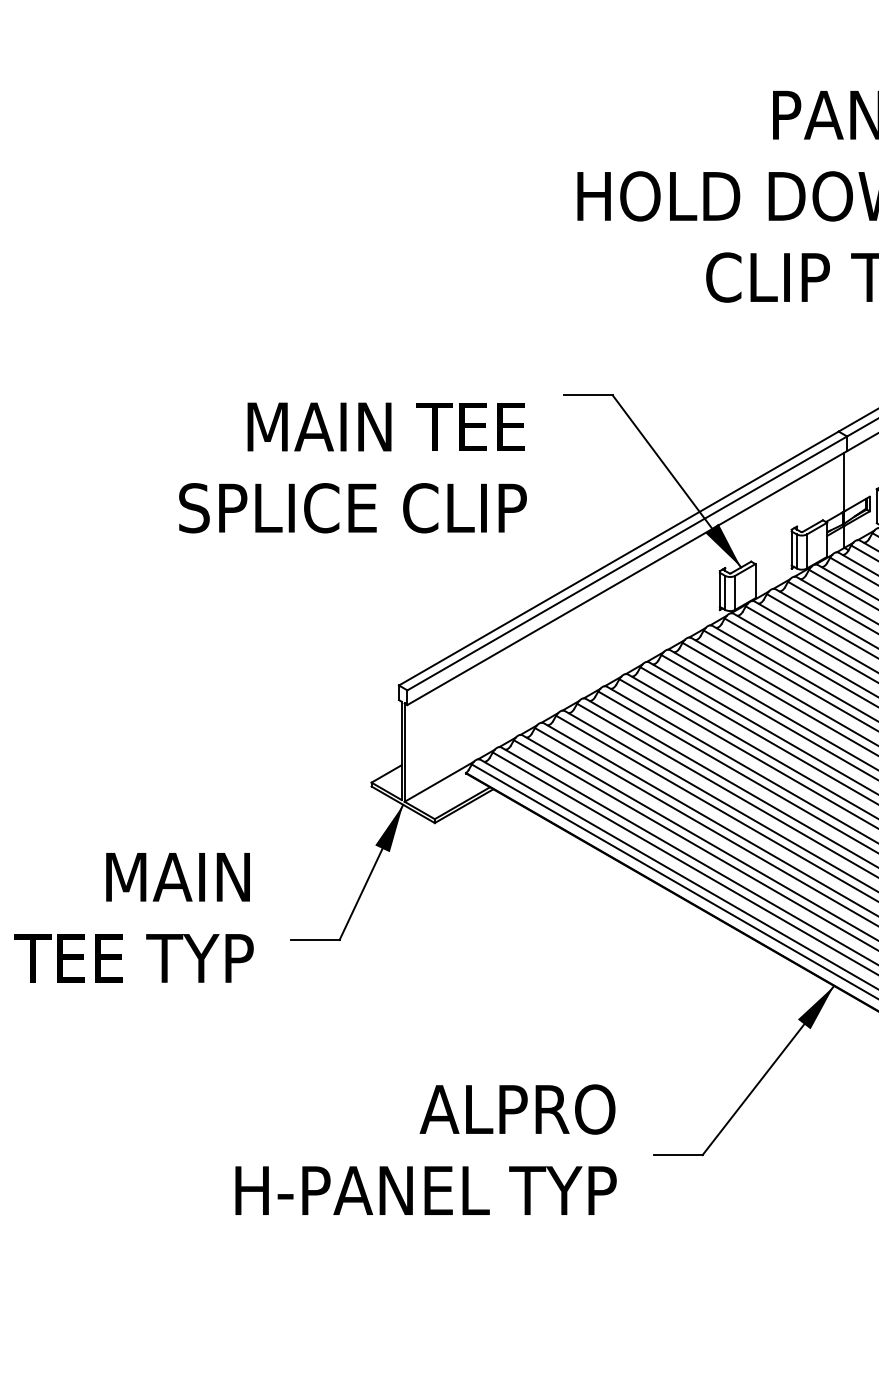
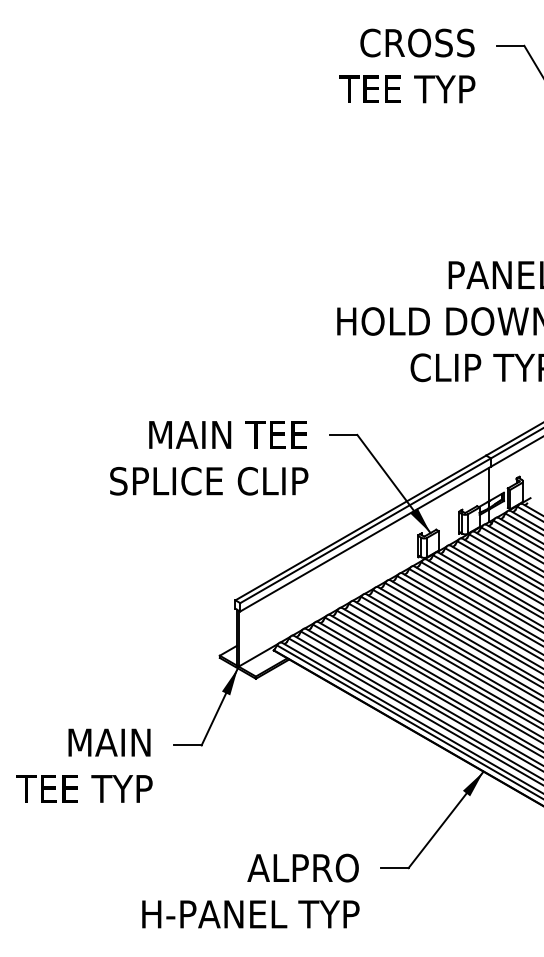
text: (353, 468) -> (209, 458), moved
text: (134, 917) -> (84, 765), moved
text: (425, 1148) -> (250, 890), moved

